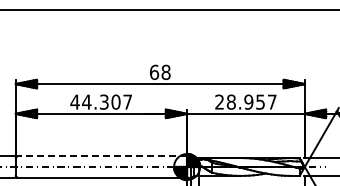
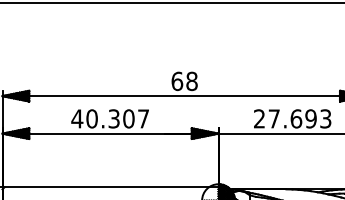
text: (86, 101) -> (91, 118), 44.307 -> 40.307
text: (251, 101) -> (299, 118), 28.957 -> 27.693
line: (102, 156) -> (111, 187), dashed -> solid

